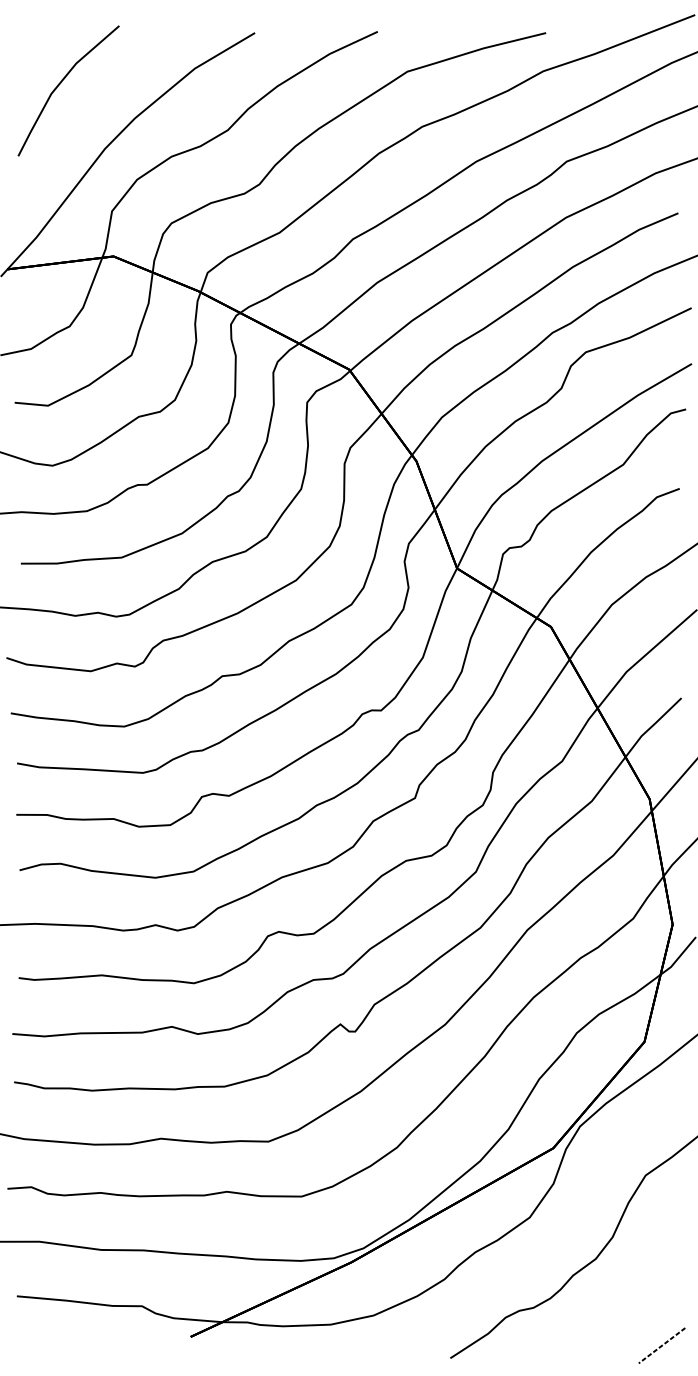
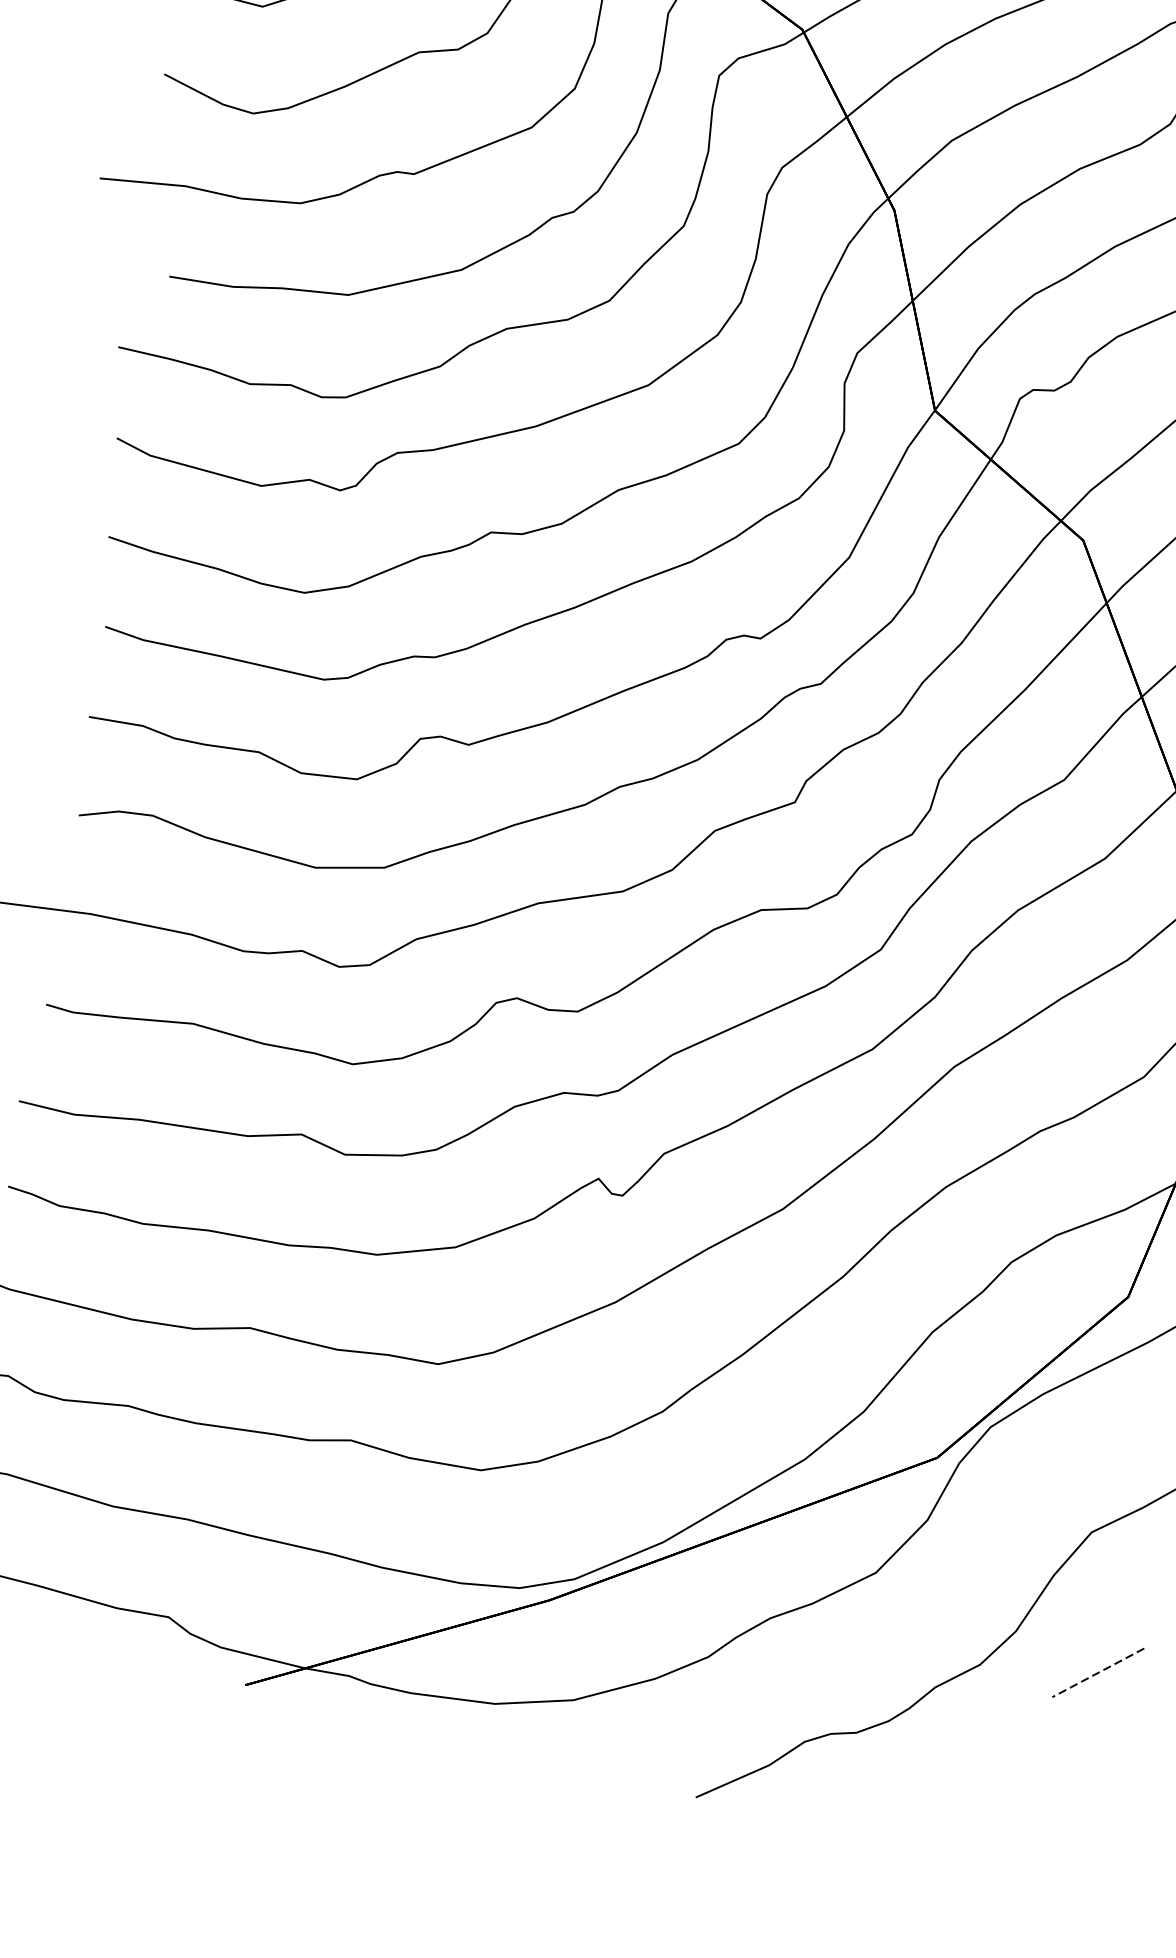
line: (661, 1345) -> (1097, 1672), moved

